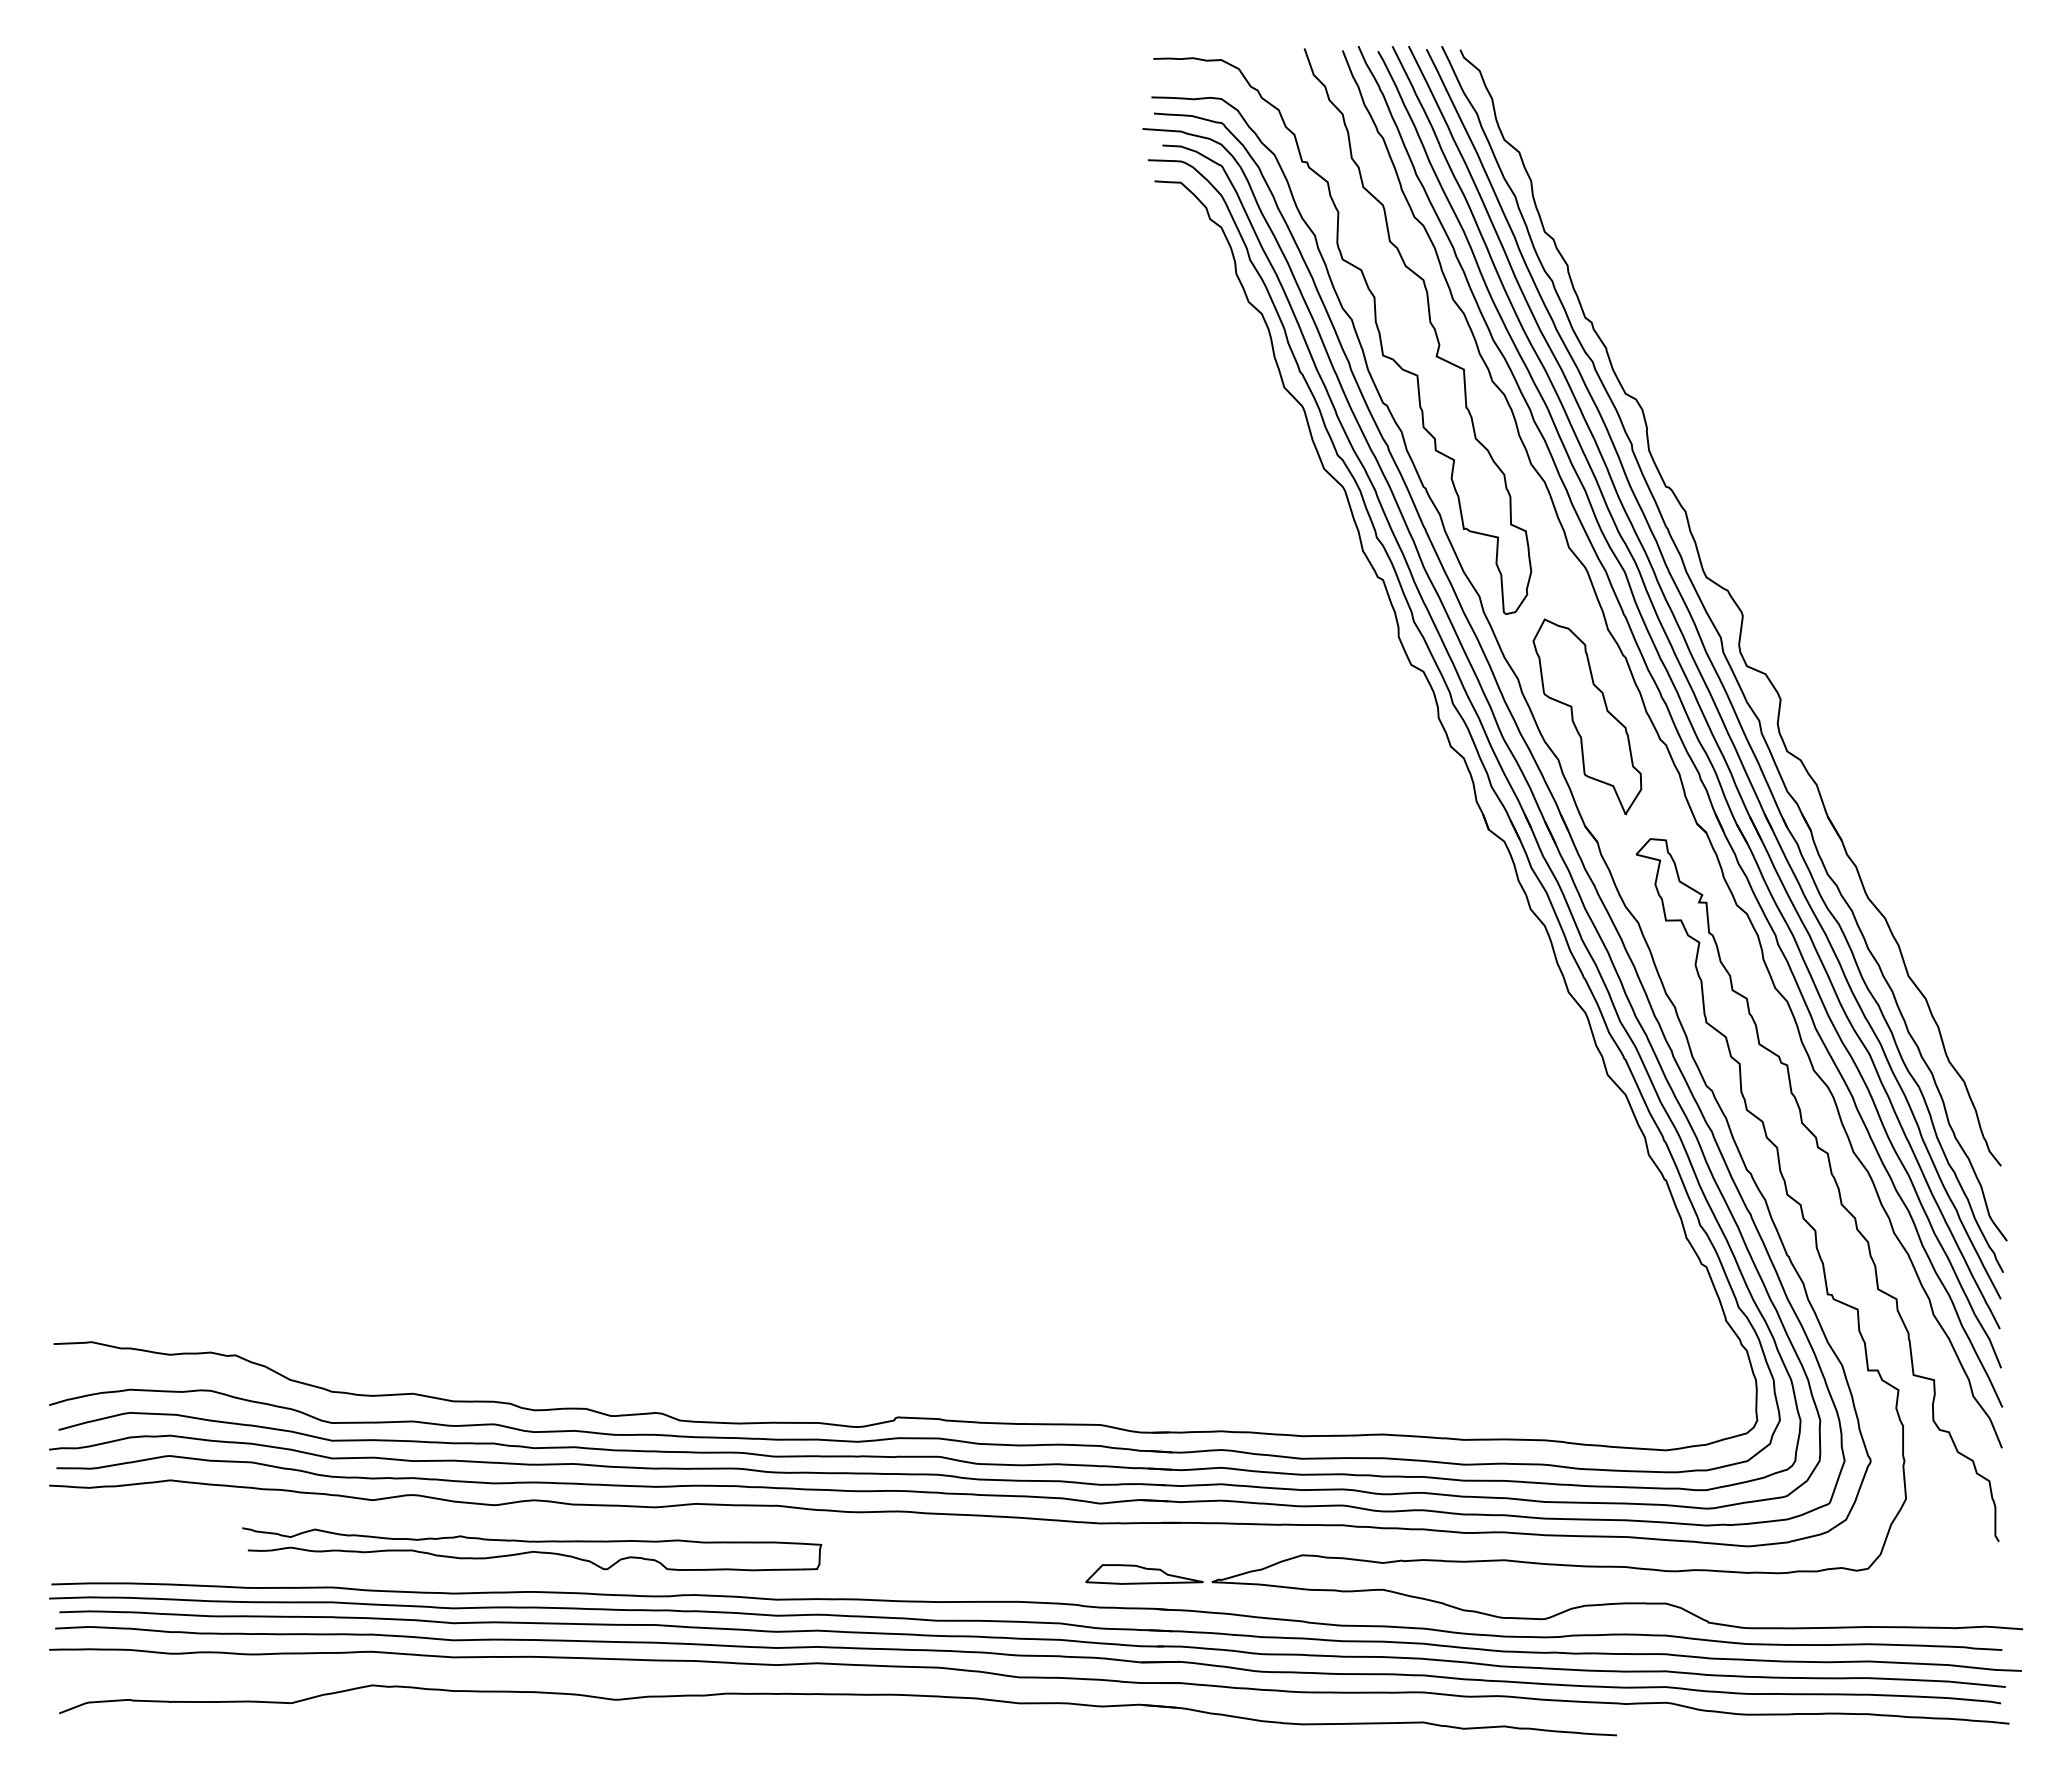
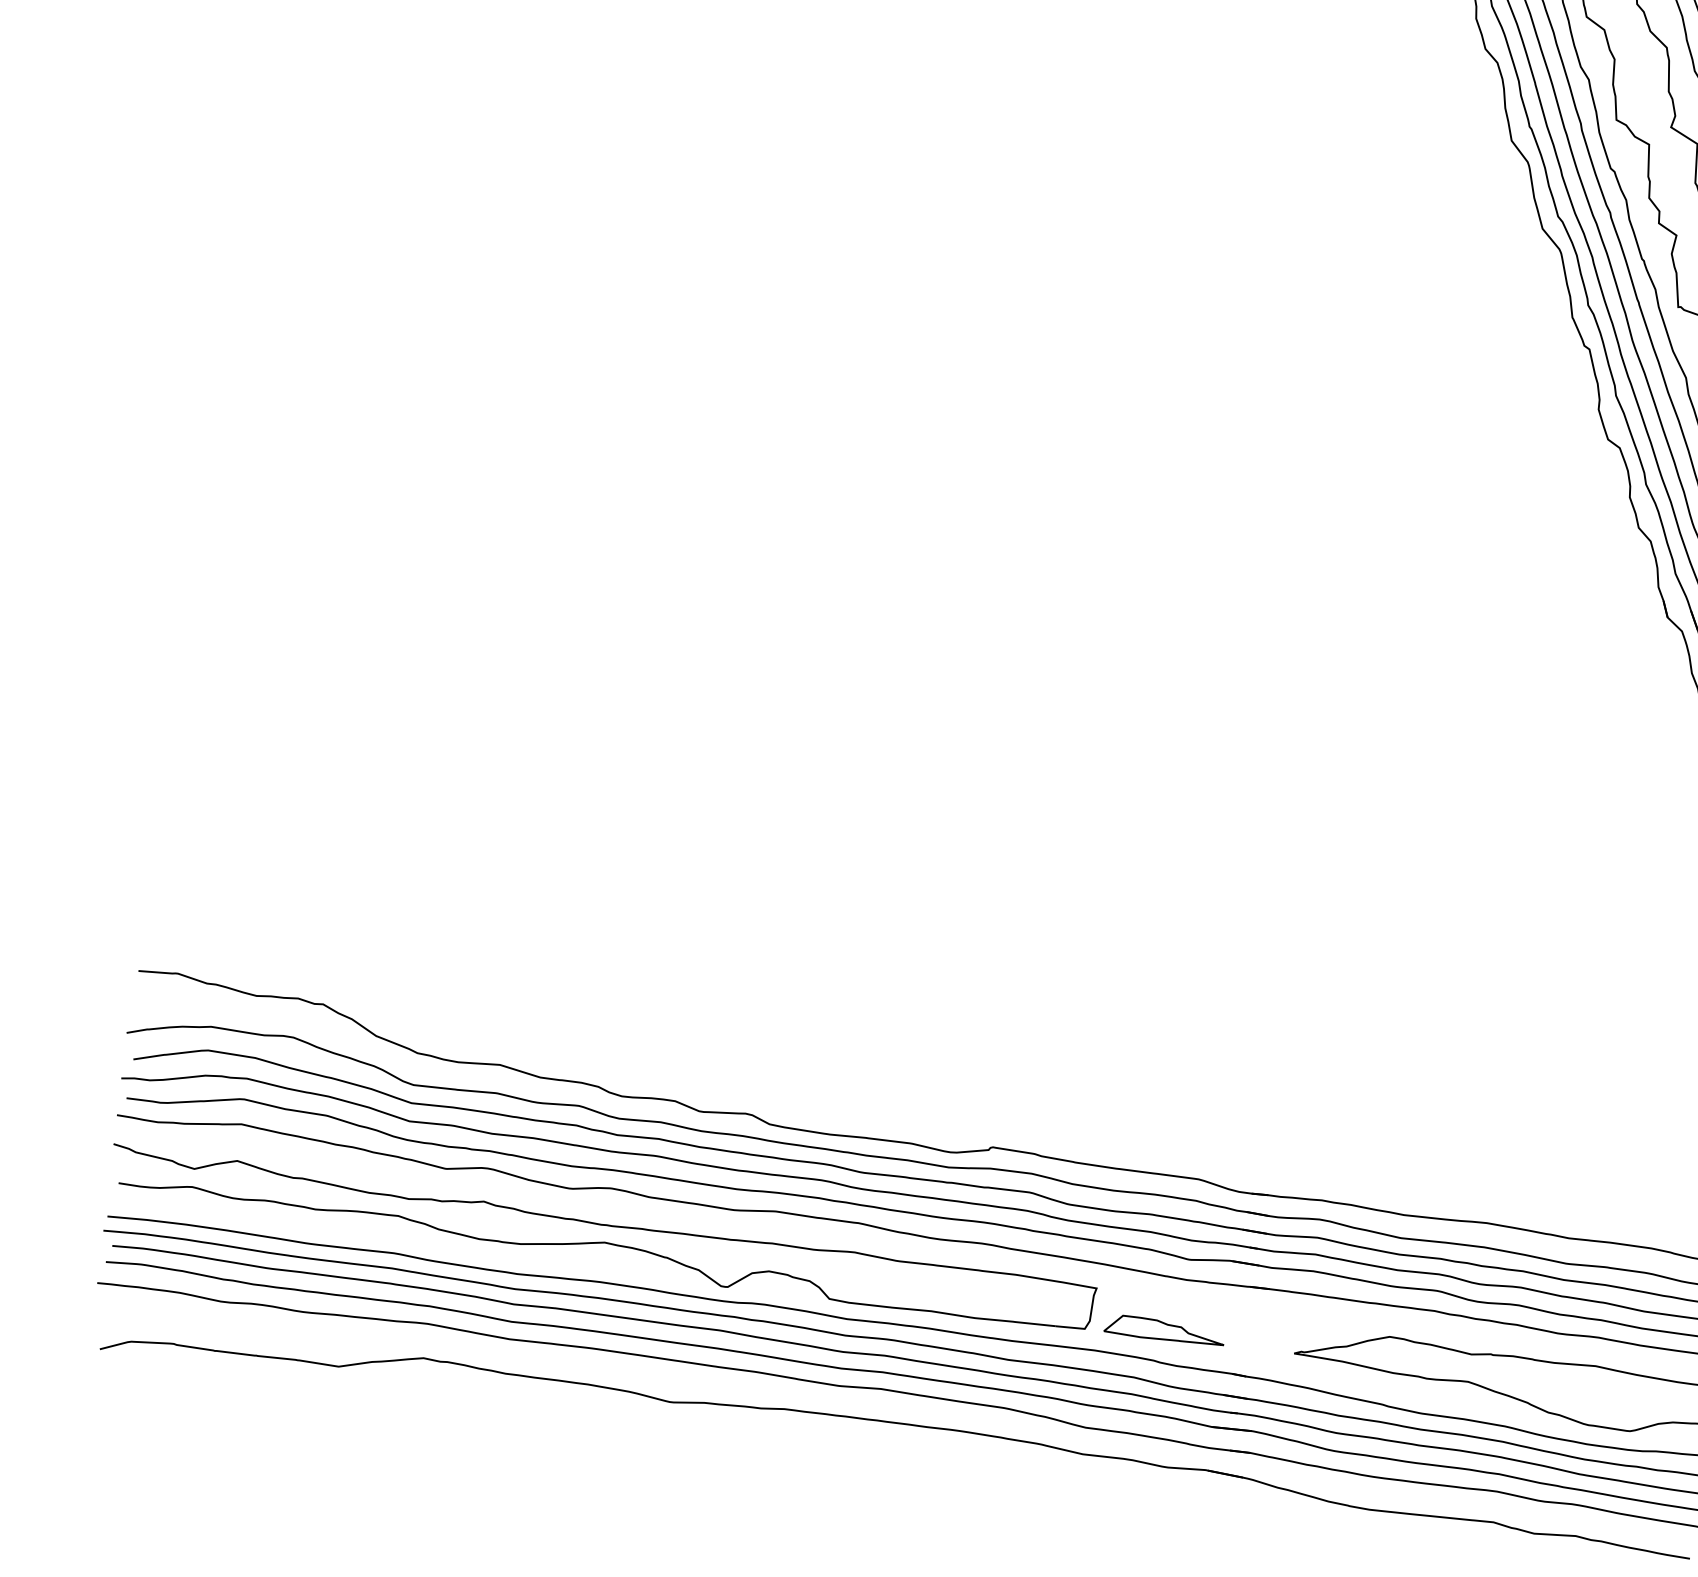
part: (531, 1549) -> (602, 1238), size x1.67
part: (1144, 1574) -> (1164, 1330), moved

